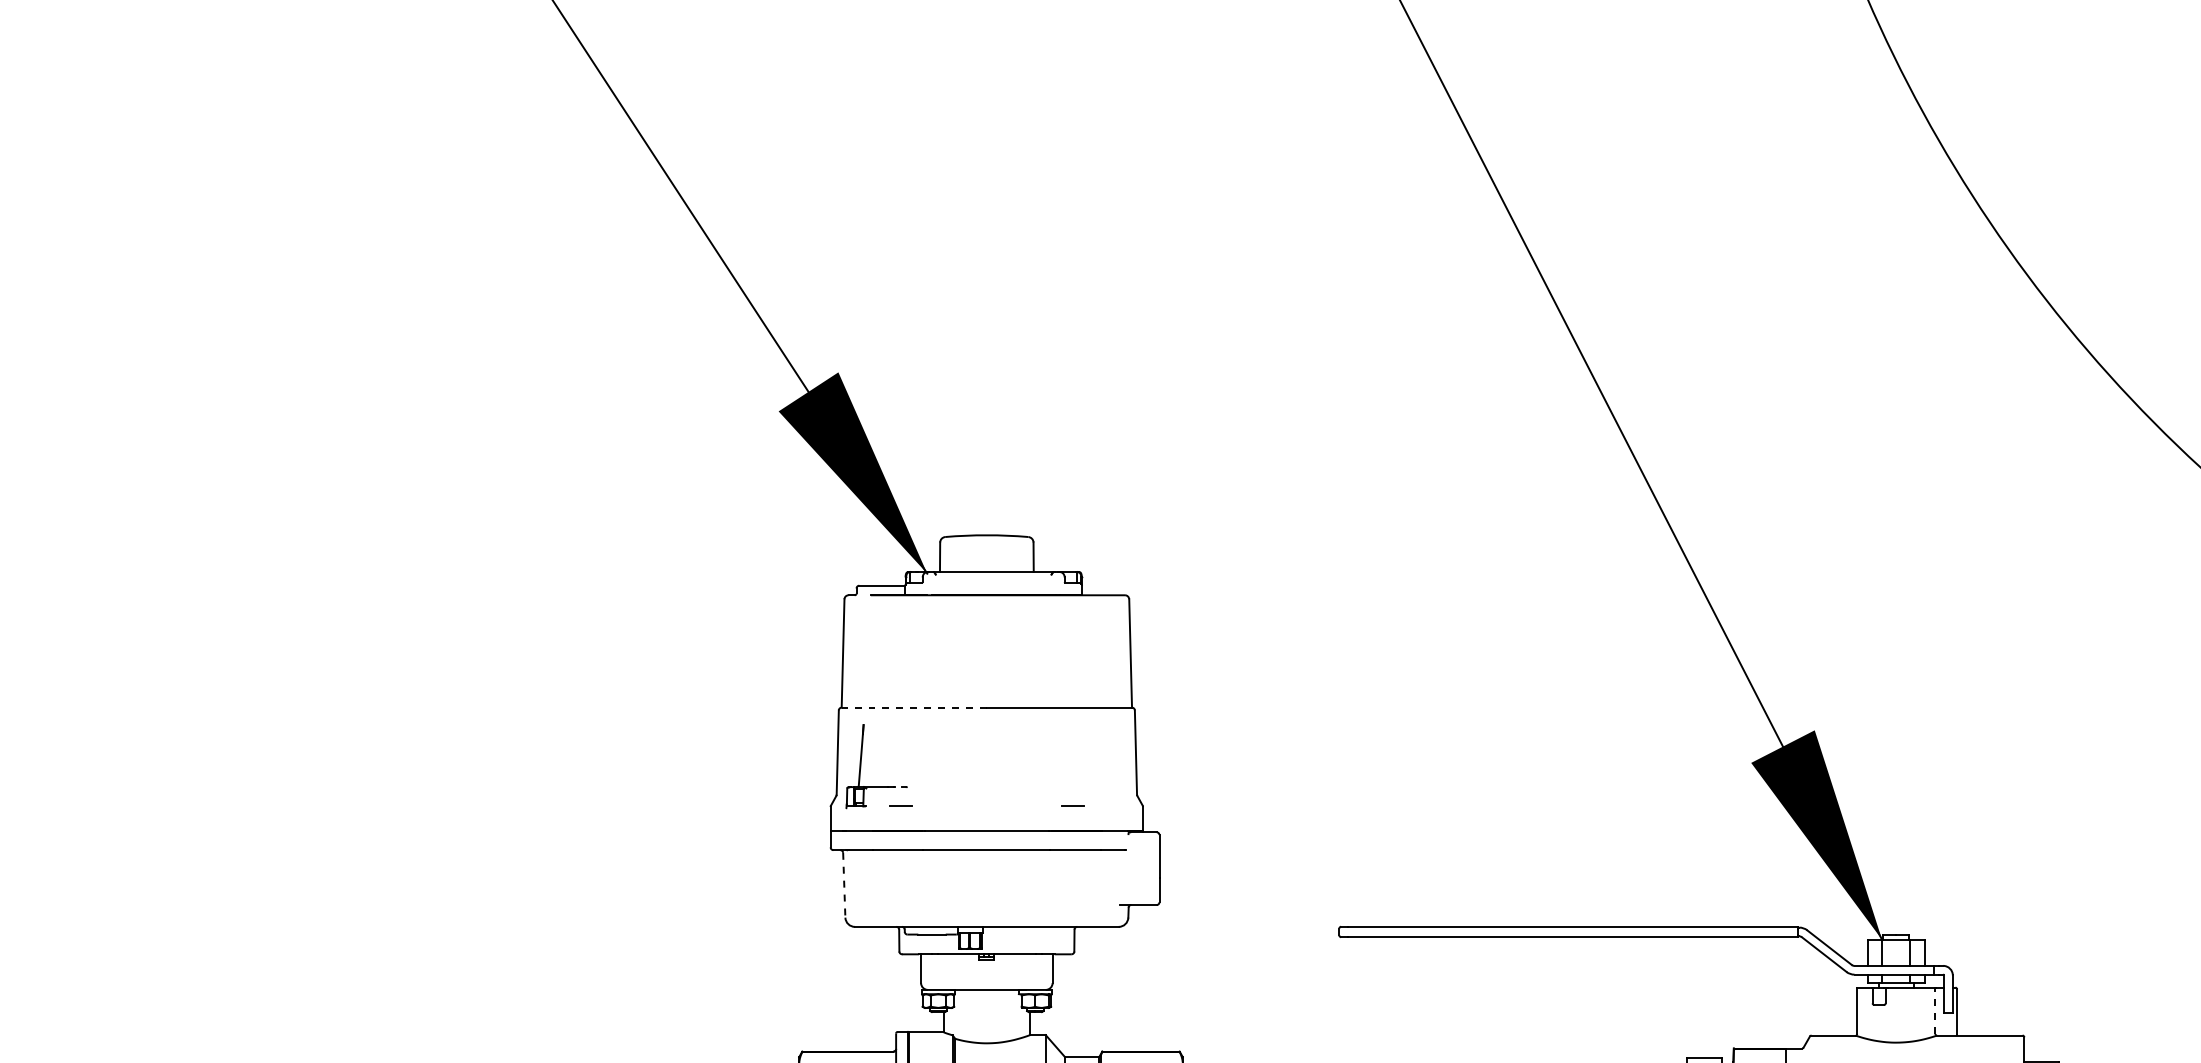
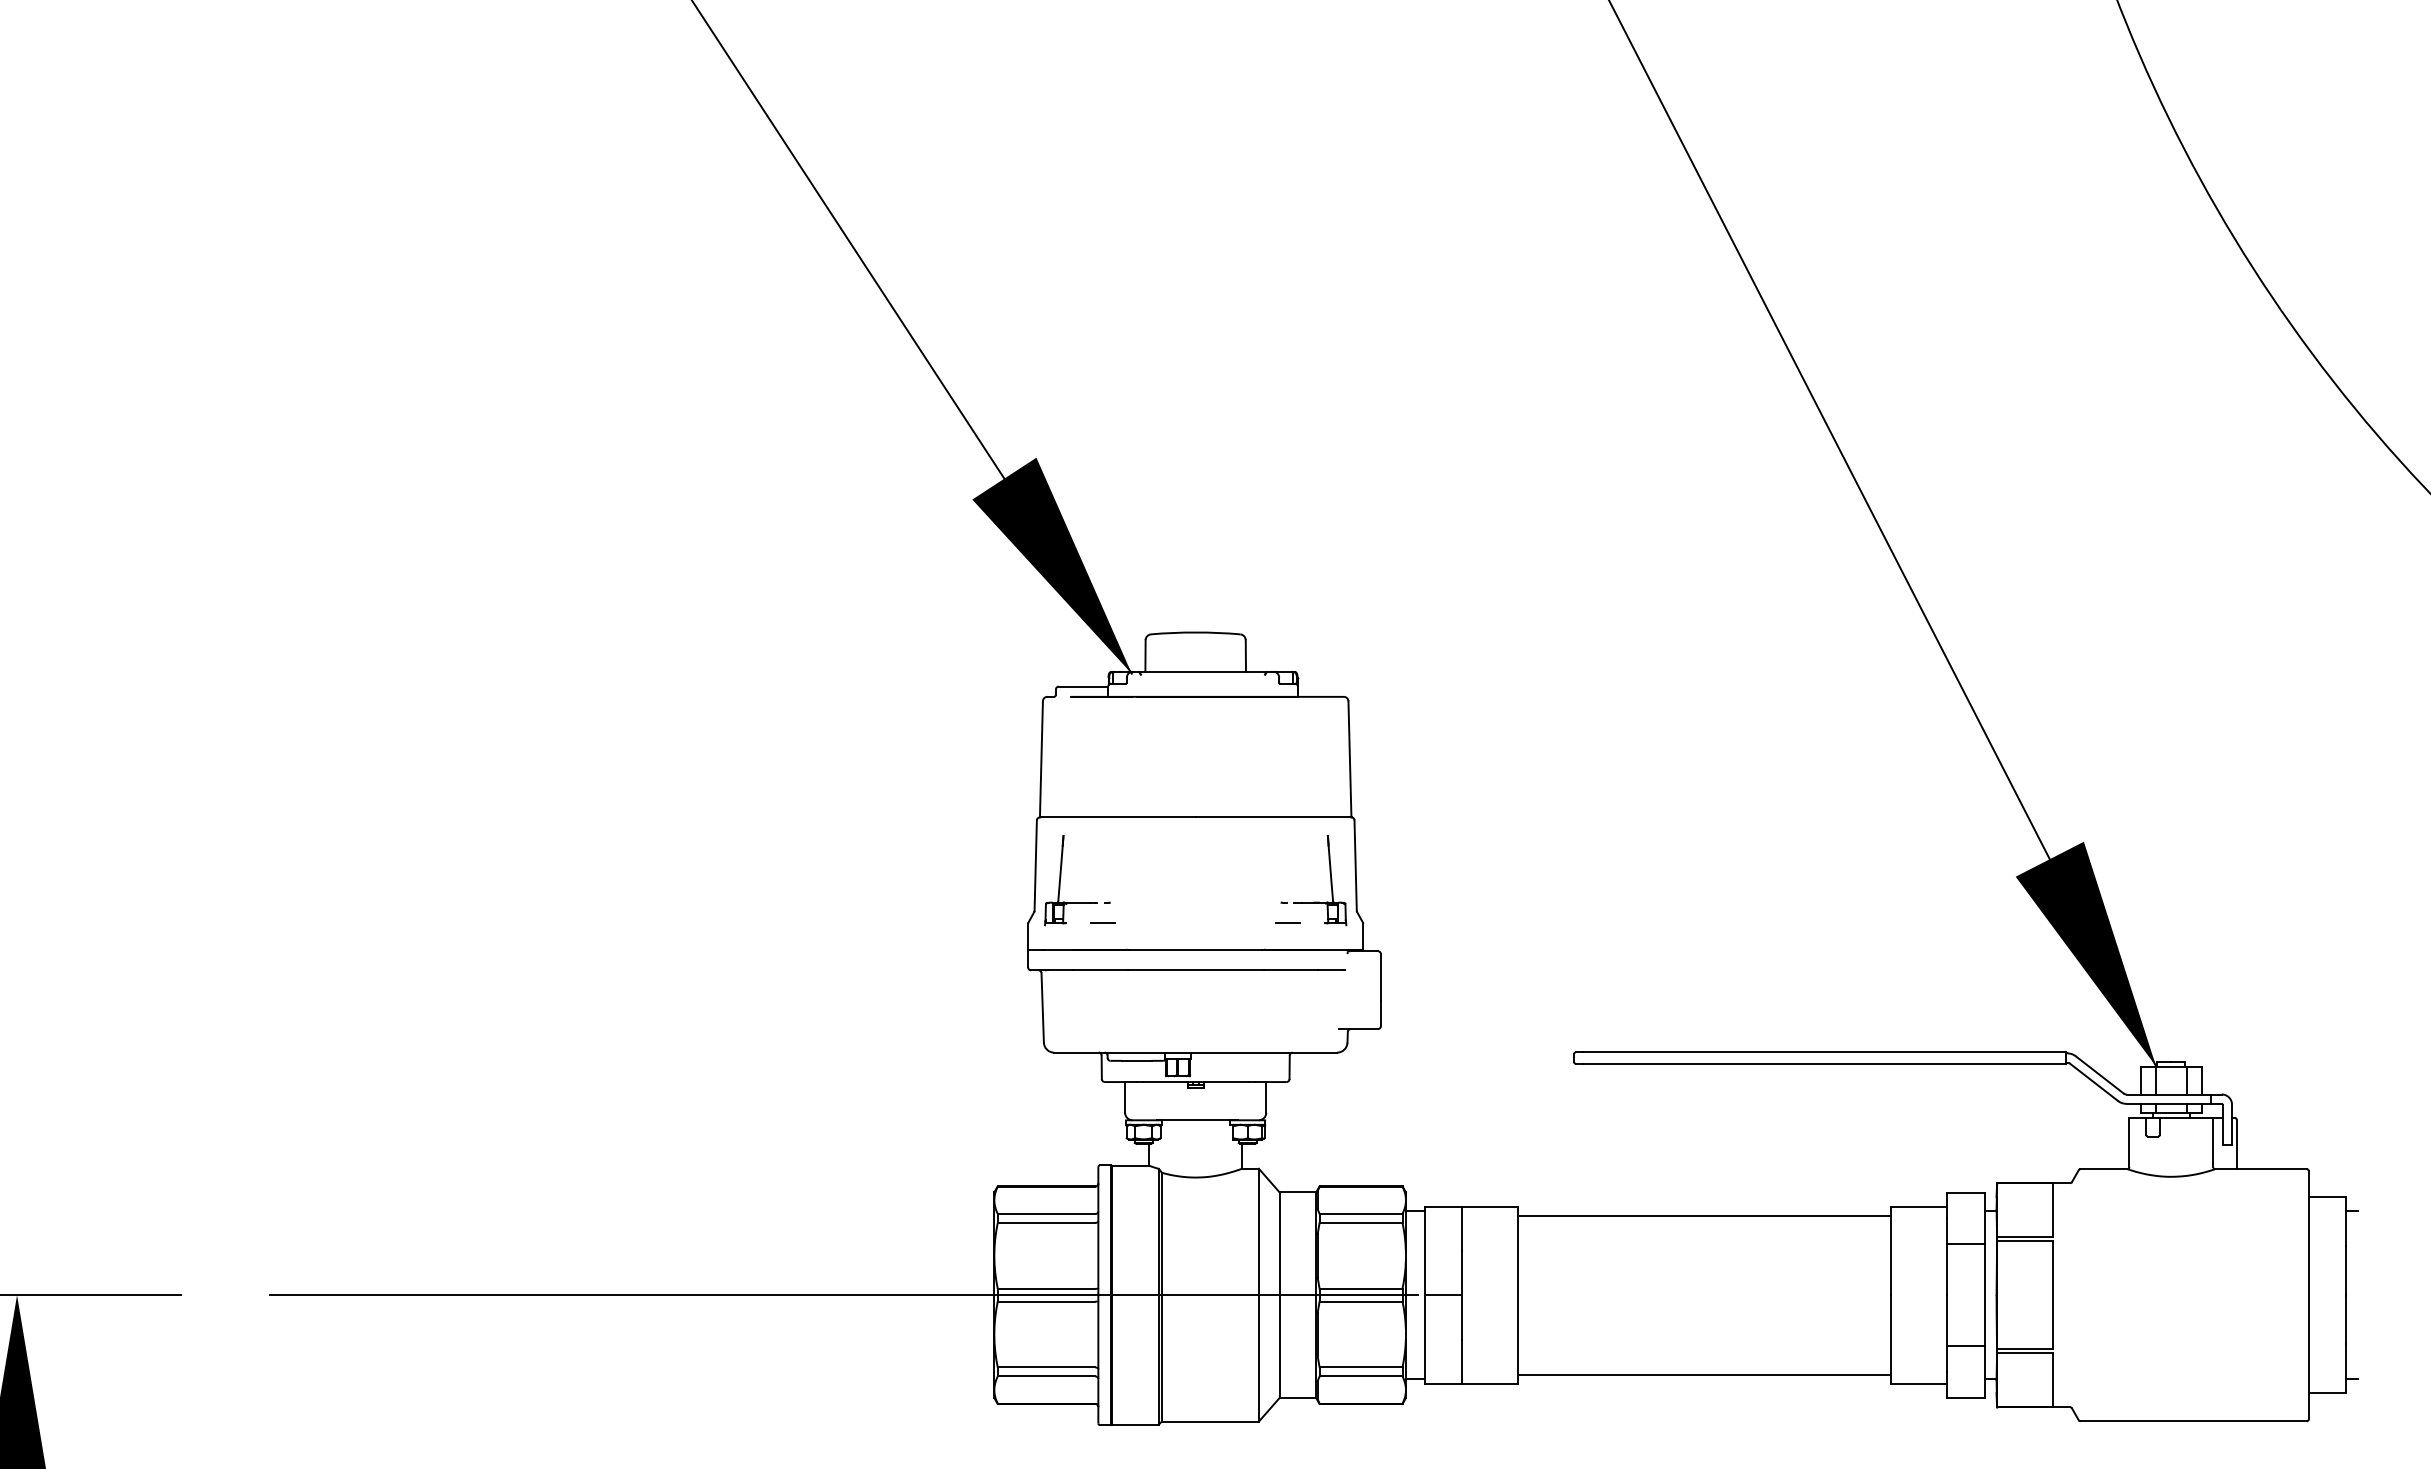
line: (913, 707) -> (1117, 817), dashed -> solid
part: (1112, 766) -> (1330, 880), added
line: (844, 884) -> (1042, 1007), dashed -> solid
line: (1935, 1010) -> (2213, 1142), dashed -> solid

